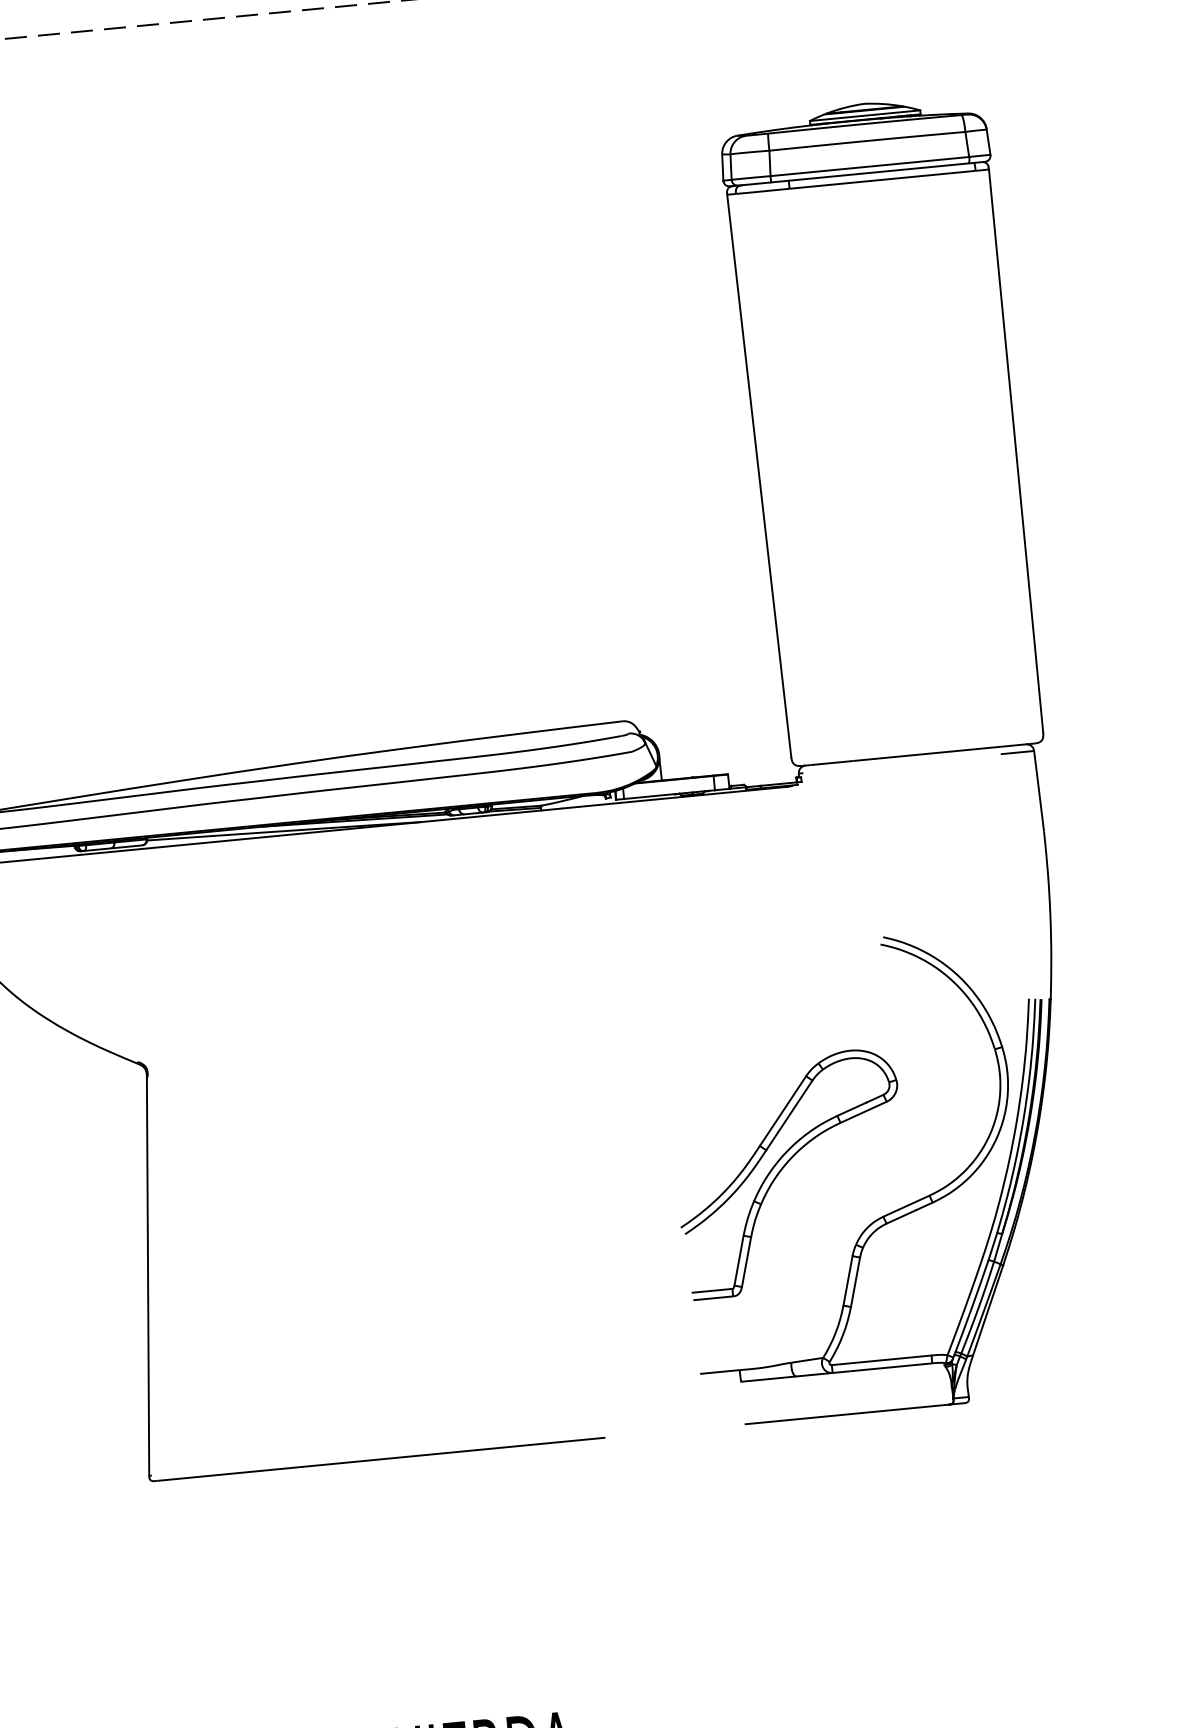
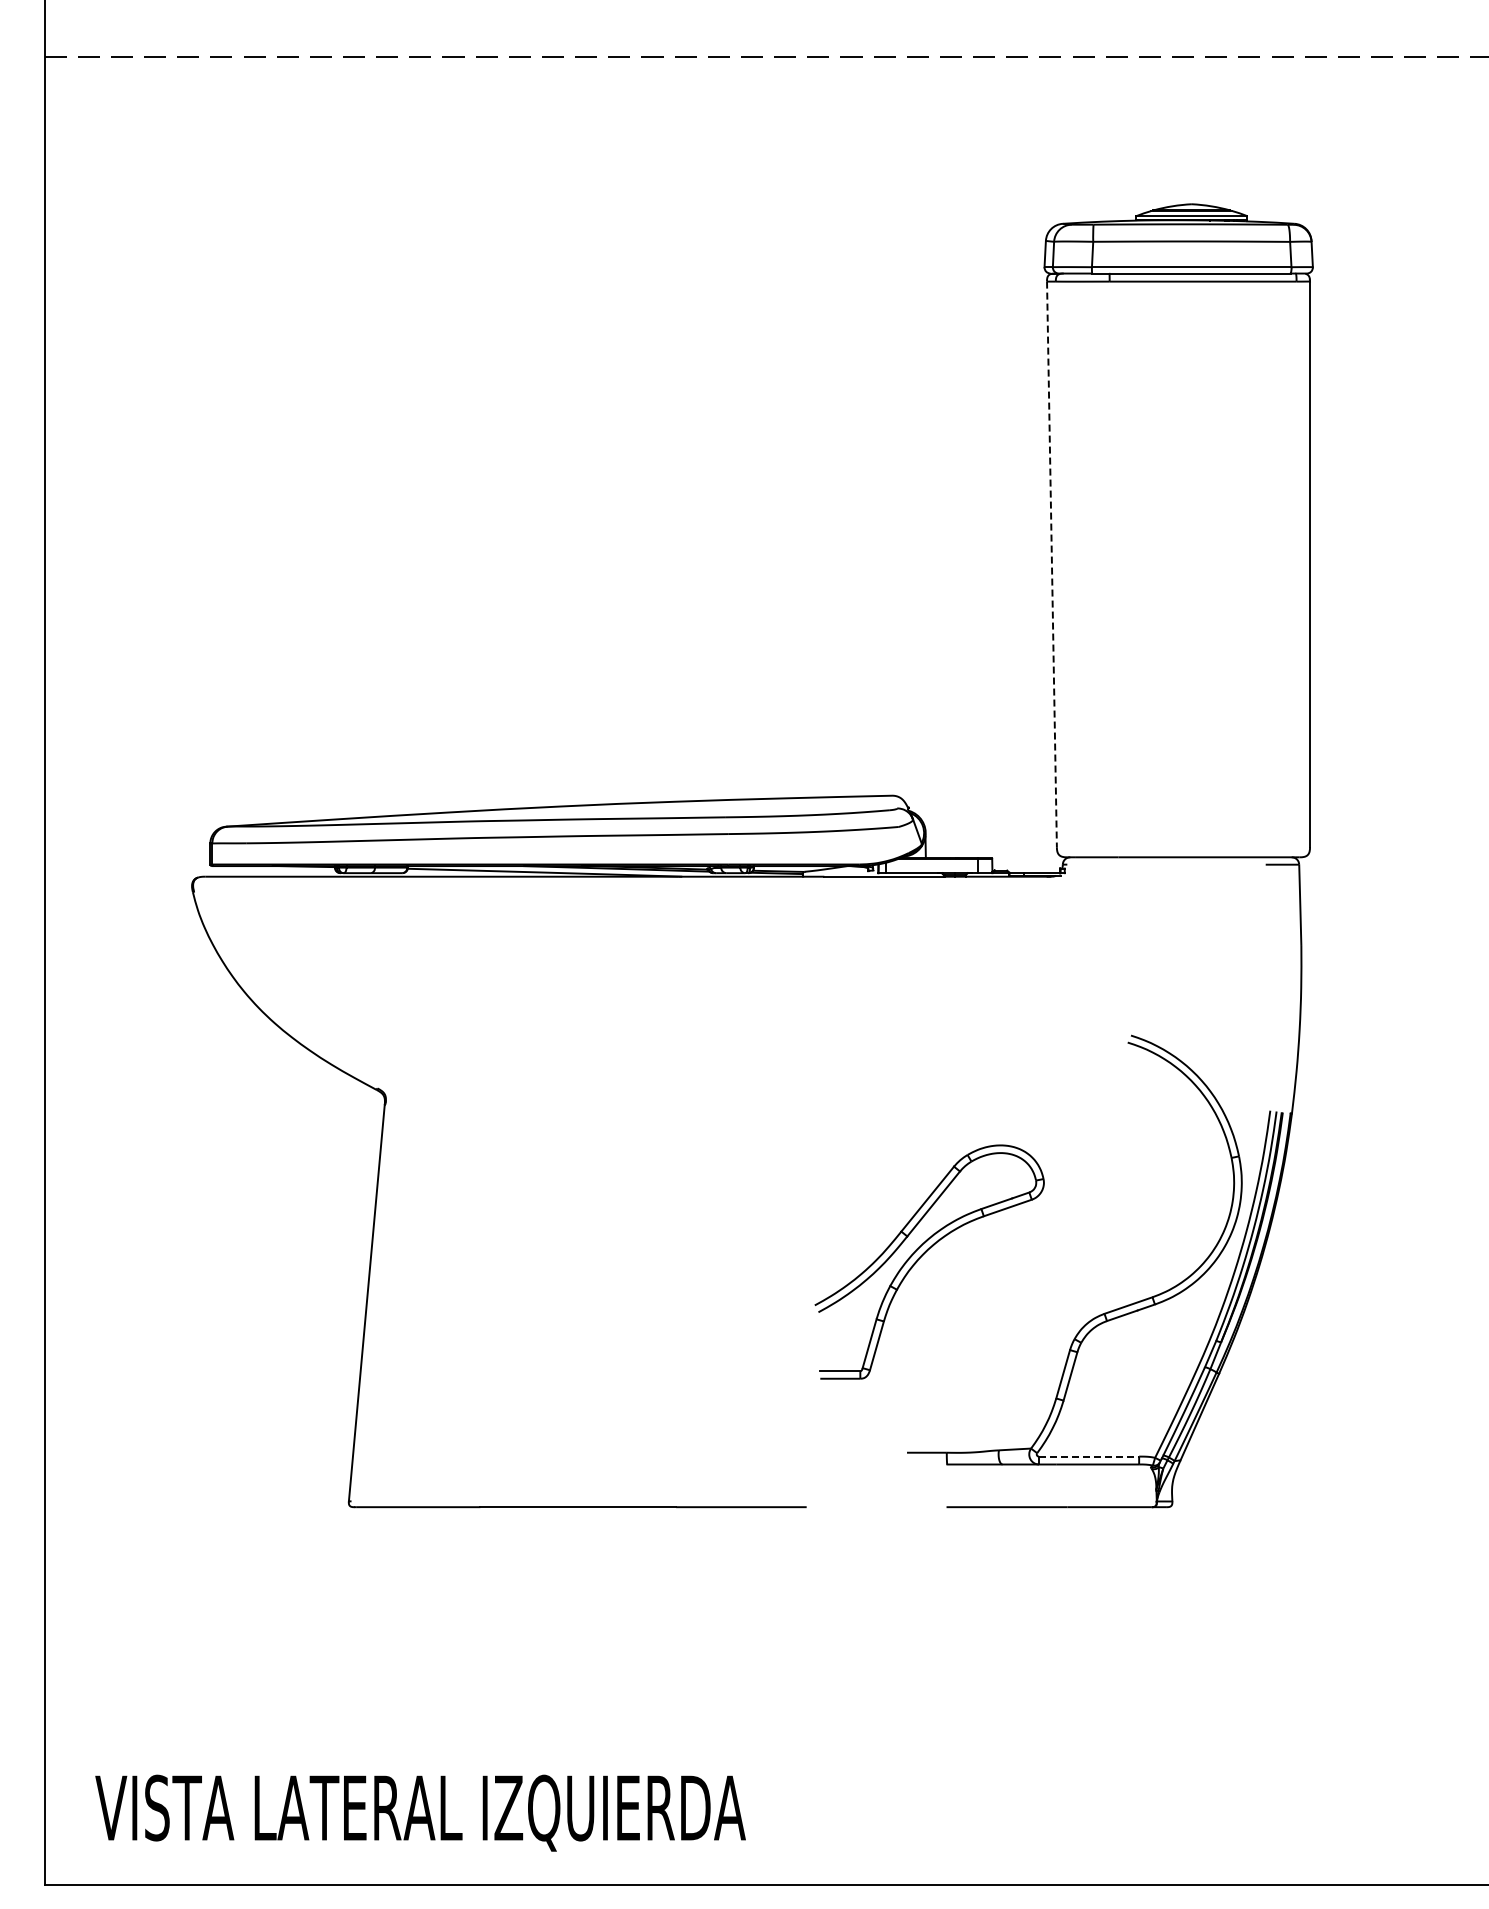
line: (758, 475) -> (1051, 564), solid -> dashed
part: (784, 1167) -> (923, 1255), moved
line: (882, 1360) -> (1089, 1456), solid -> dashed

